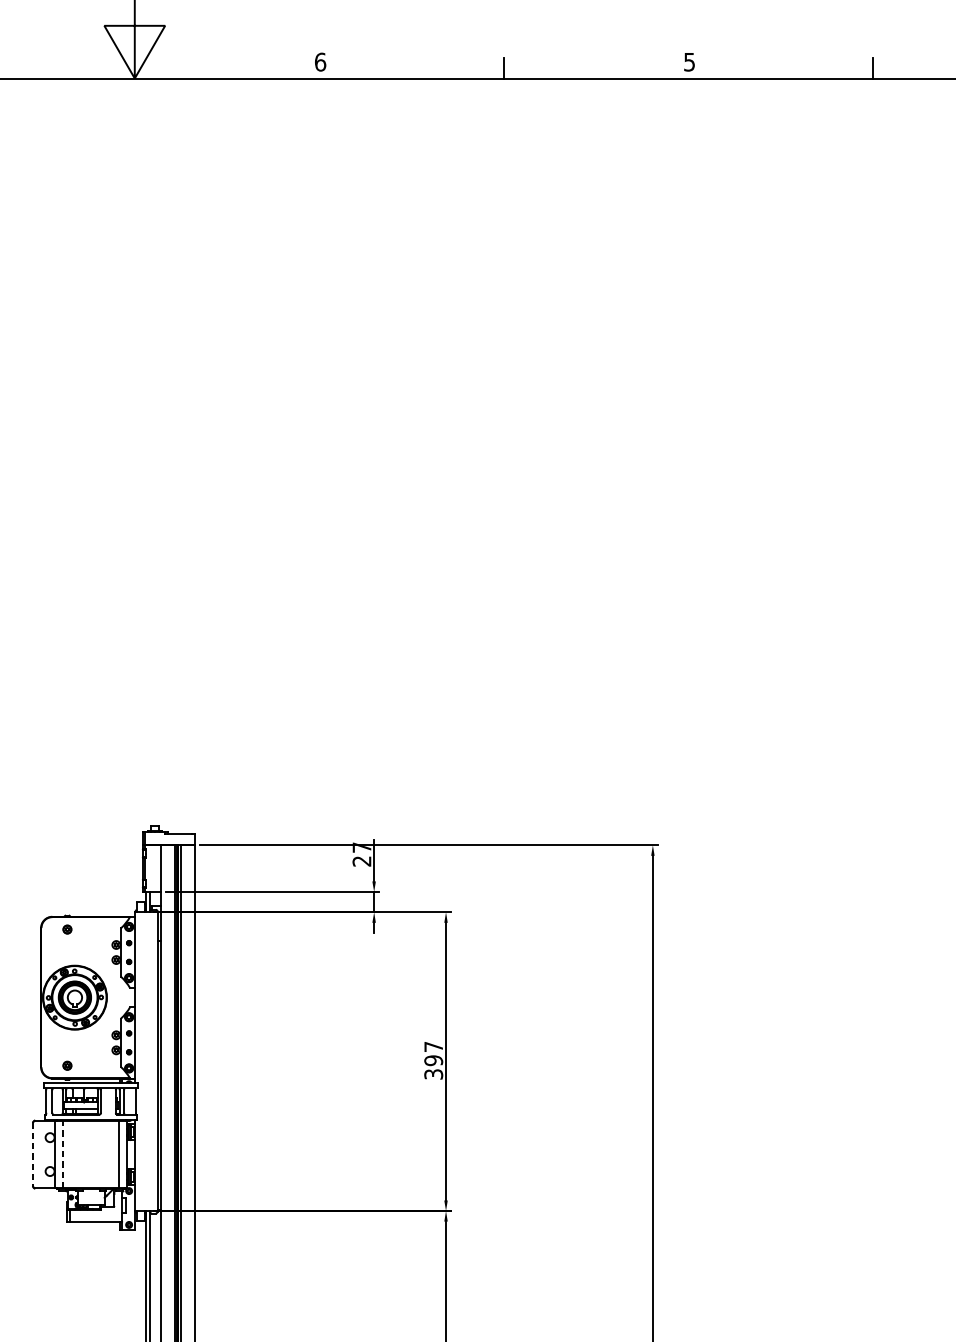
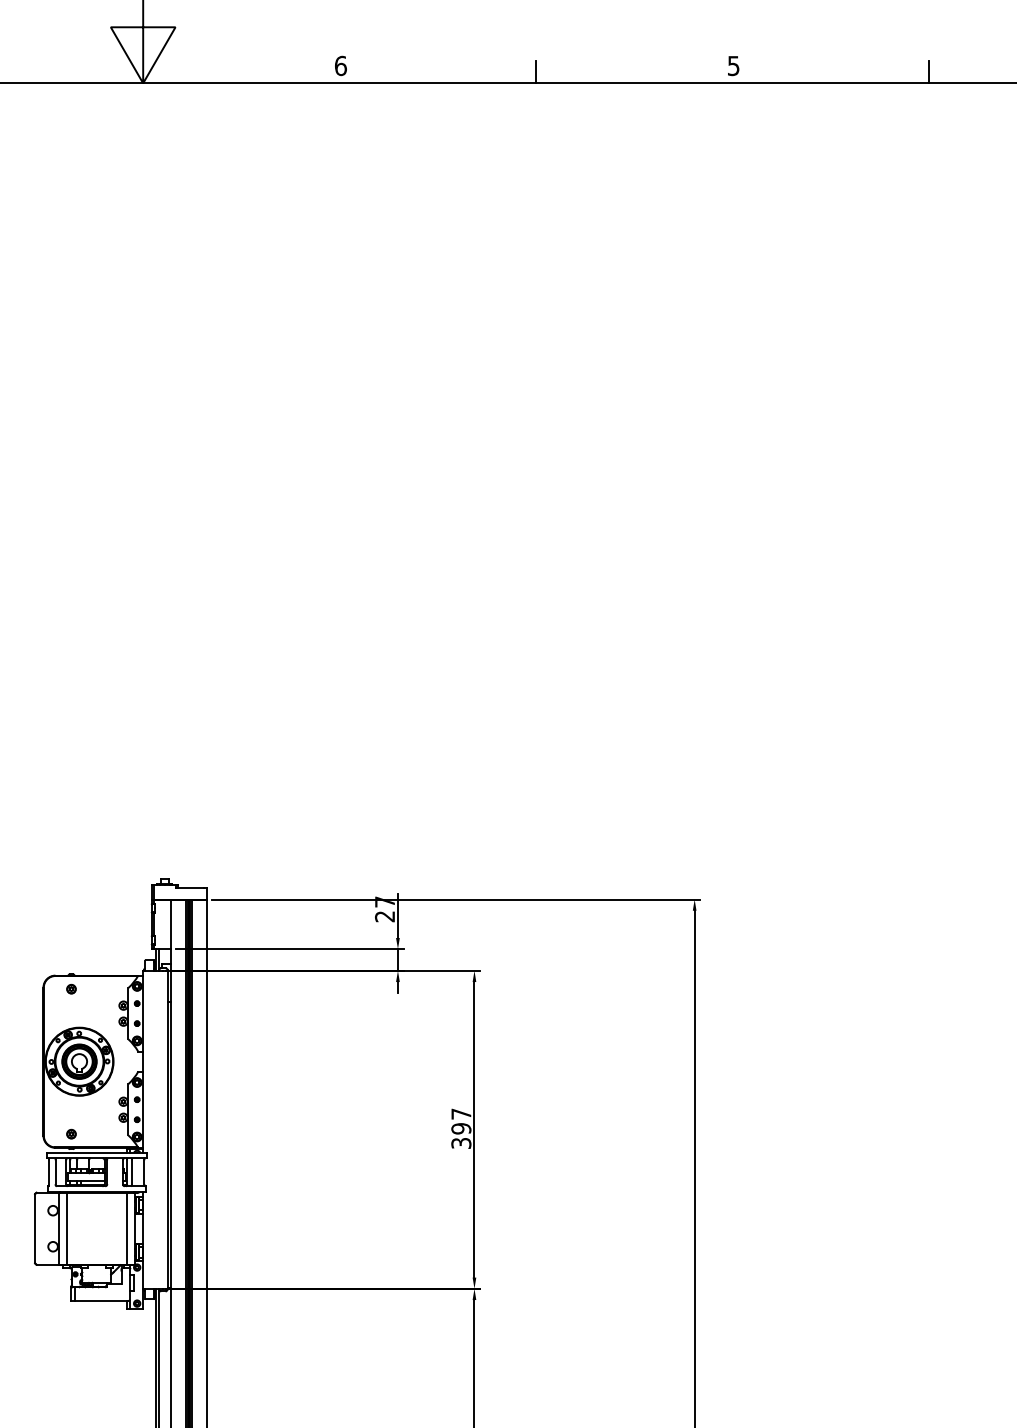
line: (62, 1154) -> (66, 1228), dashed -> solid
line: (33, 1155) -> (35, 1229), dashed -> solid

